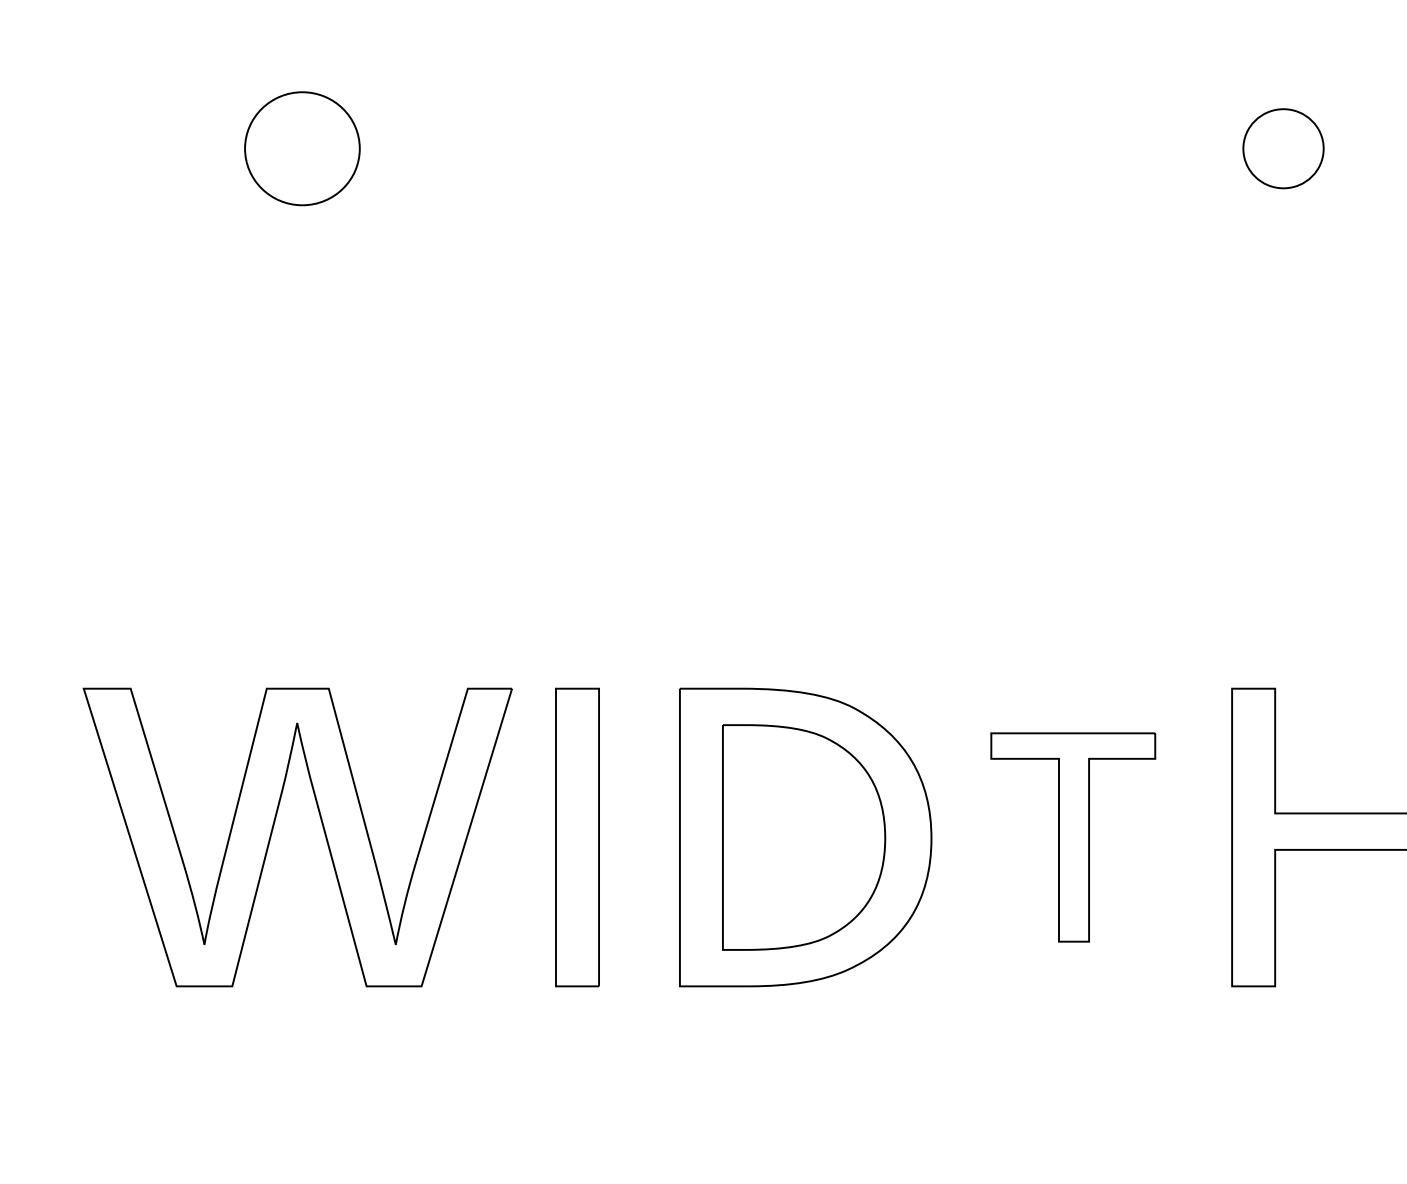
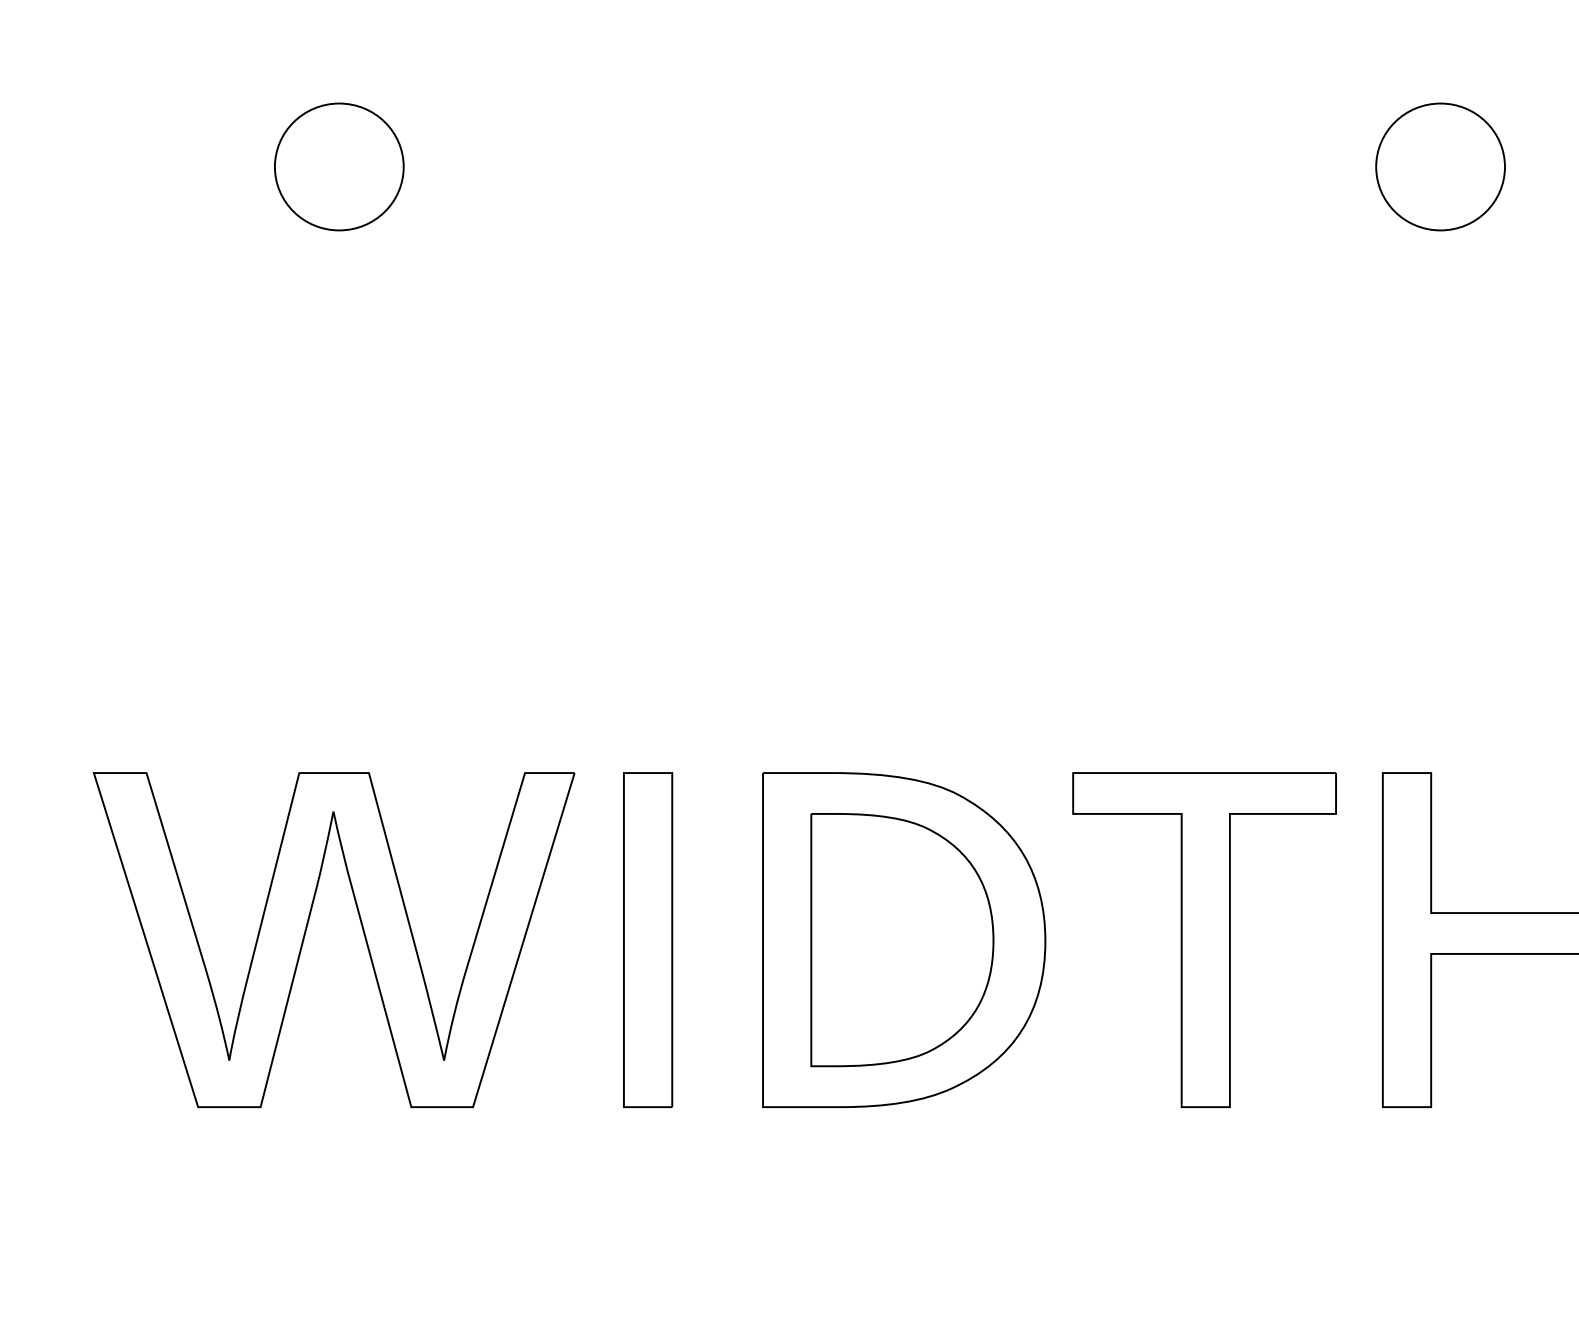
part: (1283, 148) -> (1440, 166), size x1.43
part: (1073, 836) -> (1204, 939), size x1.43

